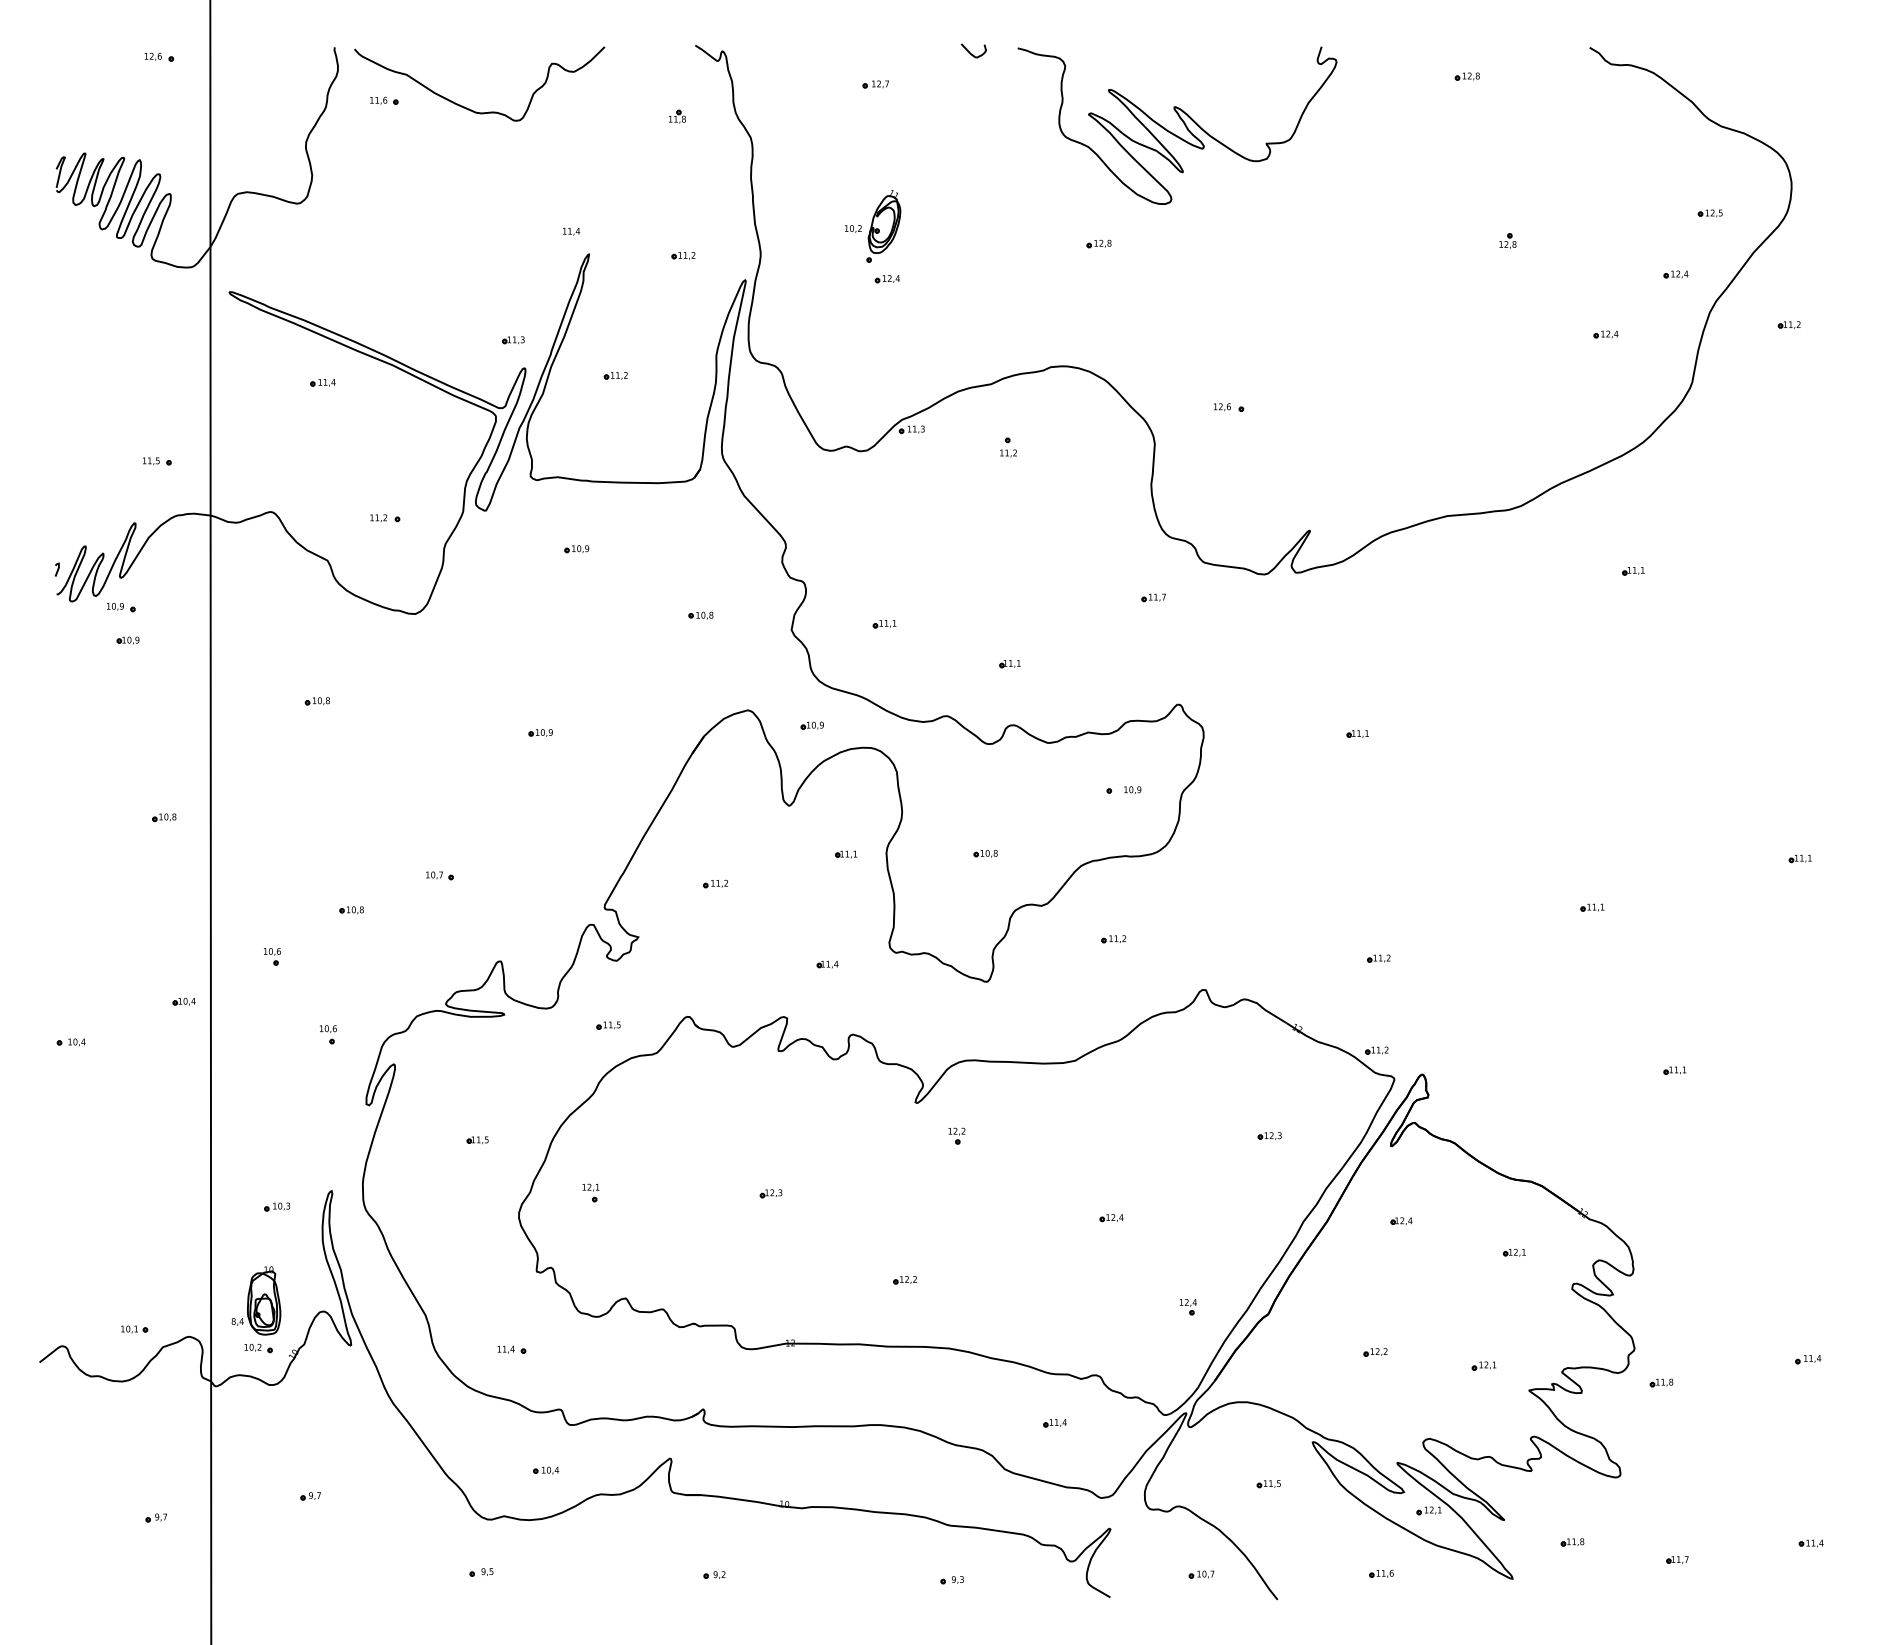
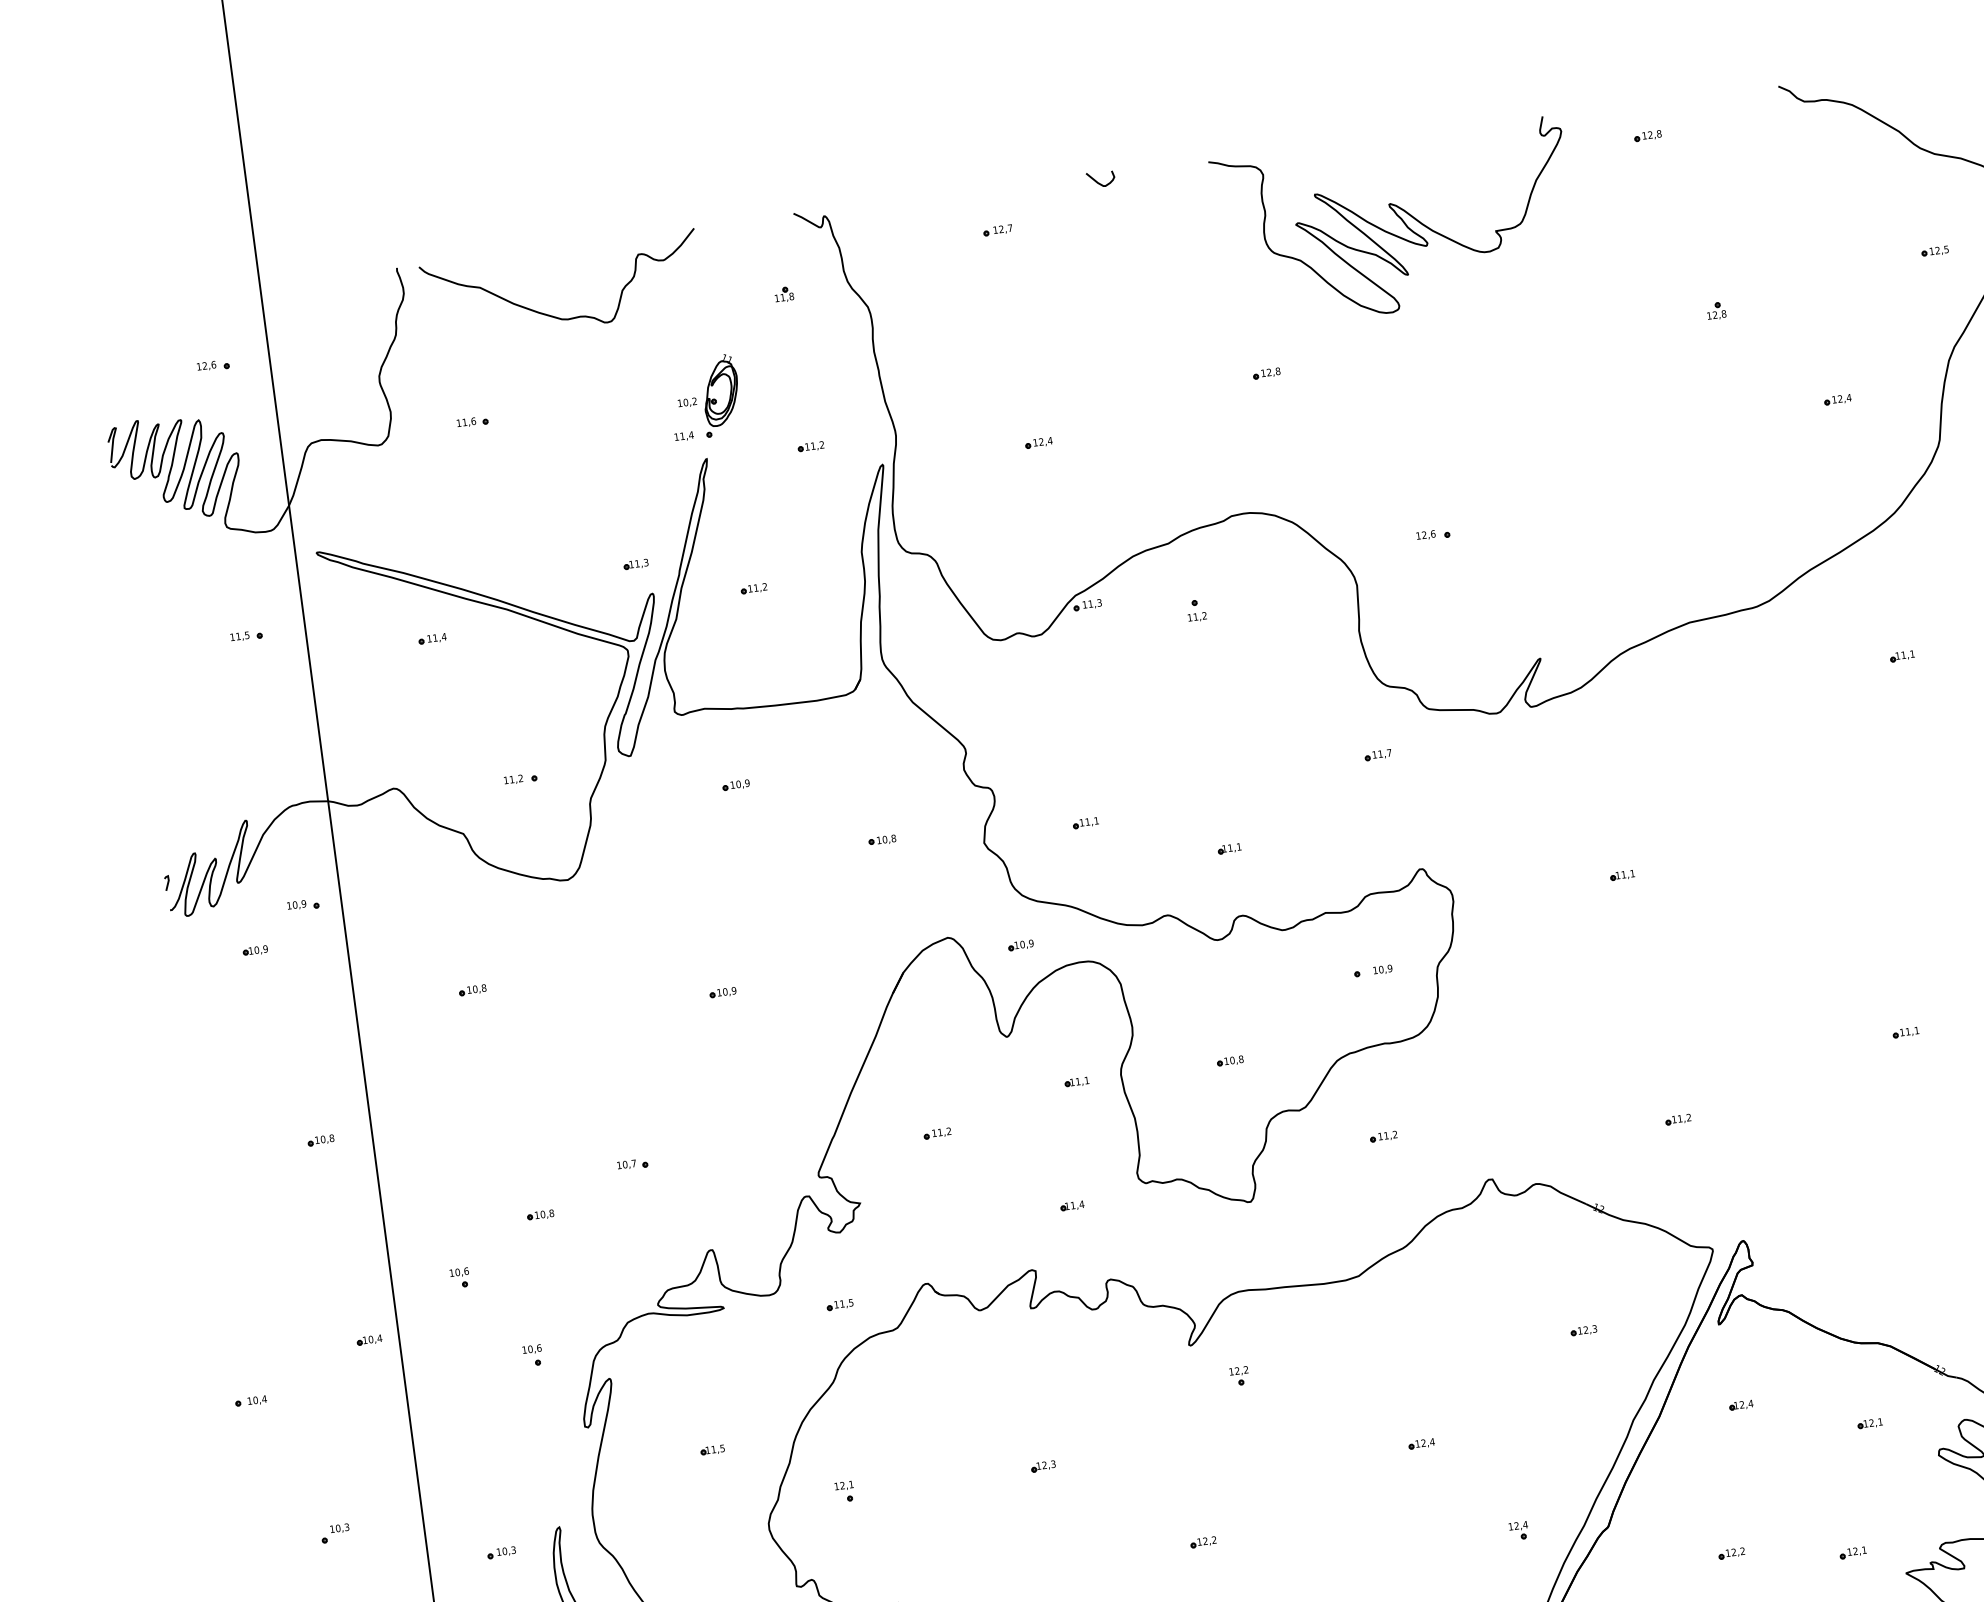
part: (158, 56) -> (212, 365), moved
part: (384, 100) -> (472, 421), moved
curve: (1182, 122) -> (1400, 219), moved
part: (873, 226) -> (709, 397), moved
part: (1675, 274) -> (1905, 323), removed
part: (157, 461) -> (246, 636), moved
part: (121, 607) -> (303, 905), moved
part: (1376, 1050) -> (1688, 1221), removed
part: (130, 1170) -> (334, 1533), added

